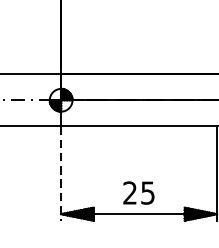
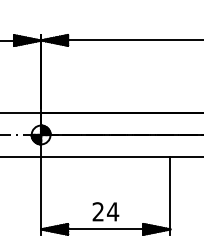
line: (61, 174) -> (41, 196), dashed -> solid
text: (148, 192) -> (113, 211), 25 -> 24

